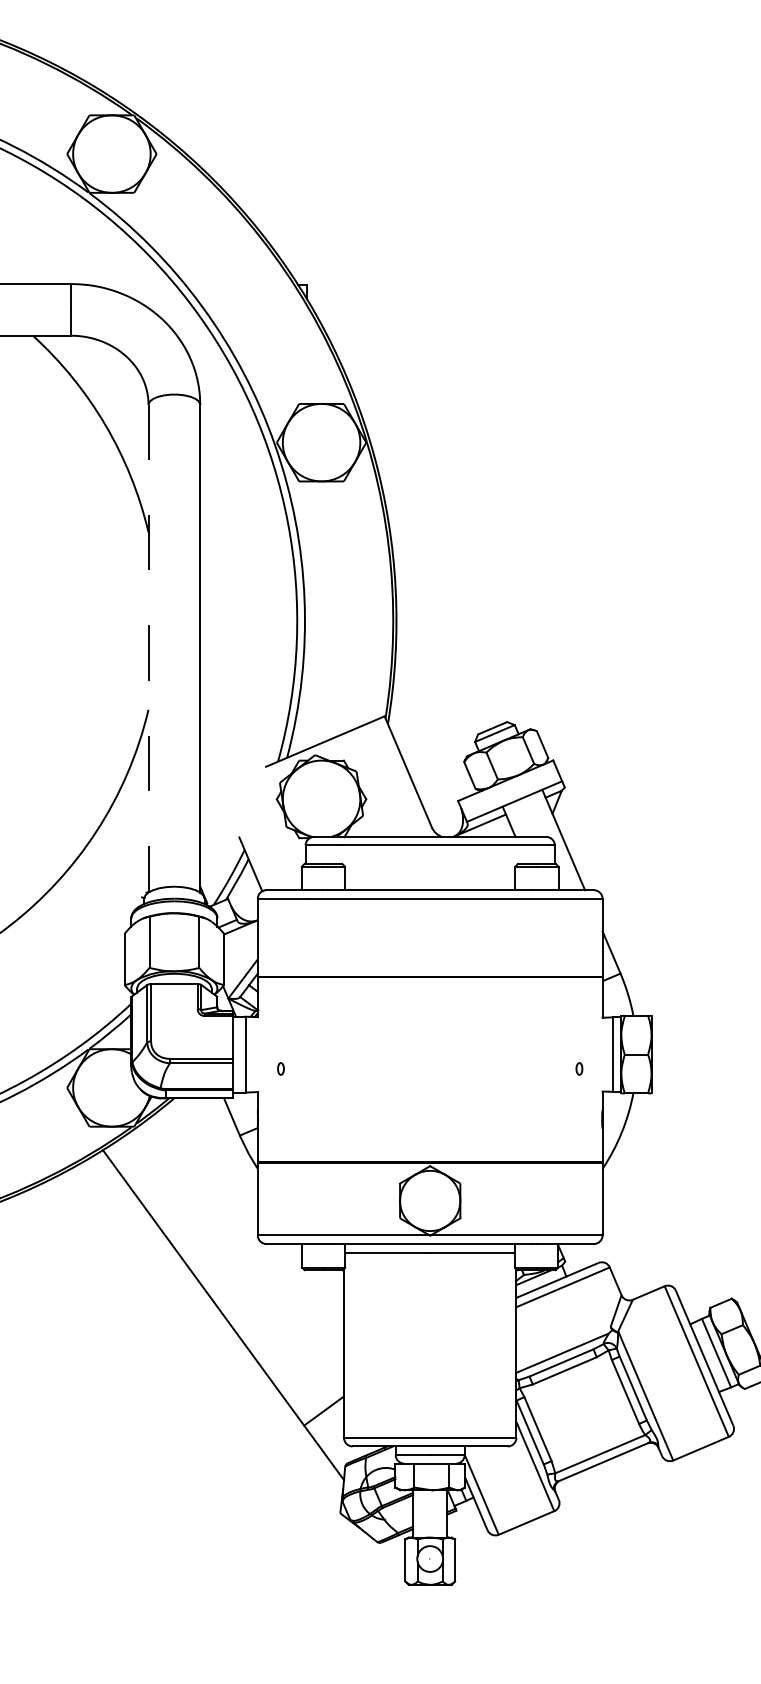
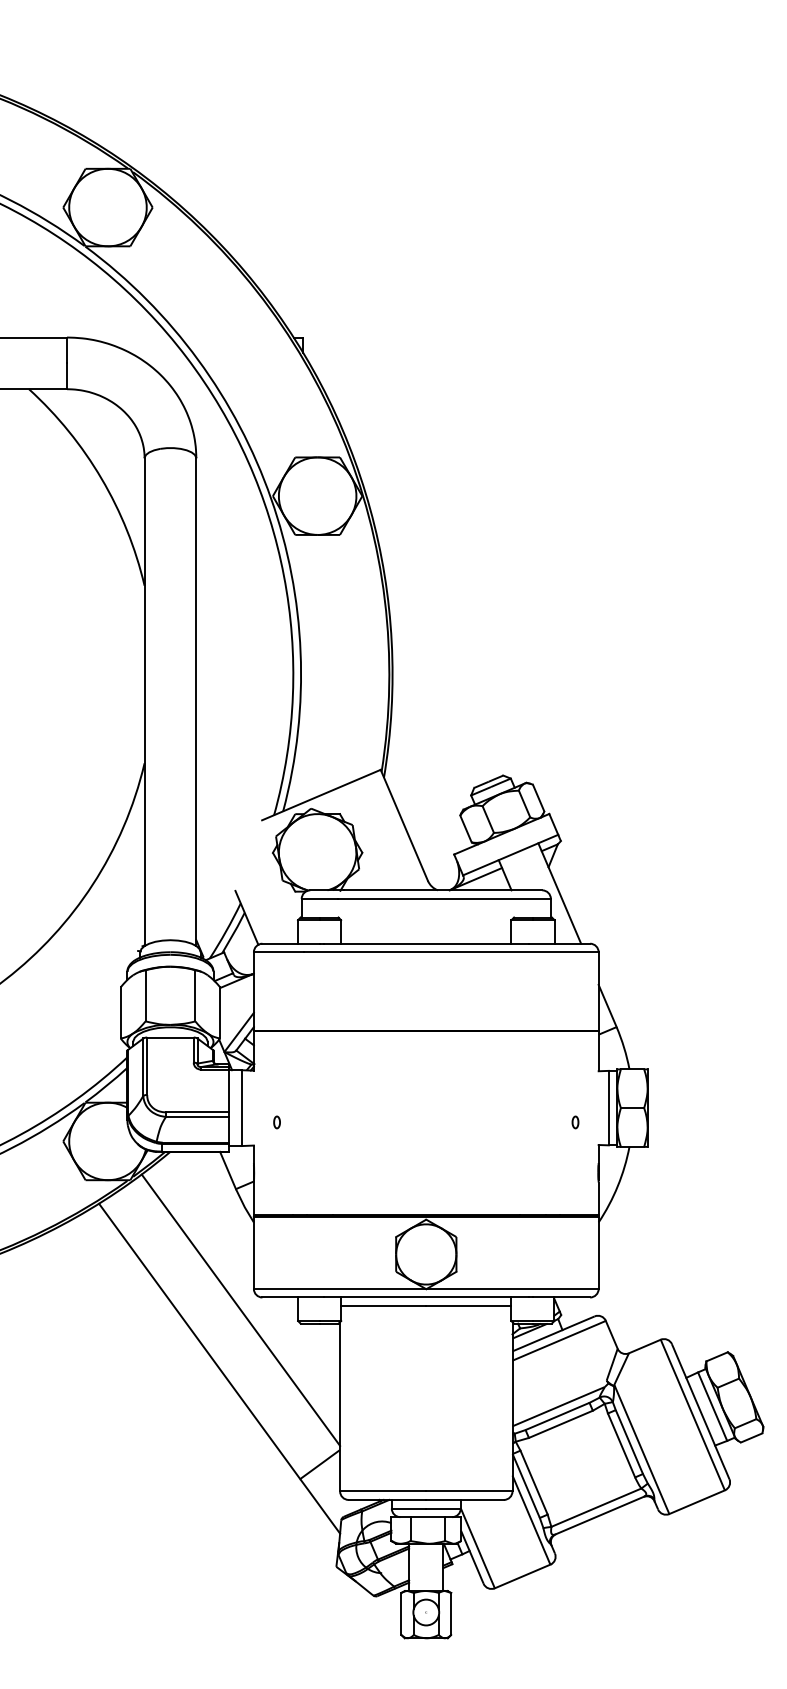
line: (148, 649) -> (144, 702), dashed -> solid
line: (244, 1256) -> (240, 1309), added

